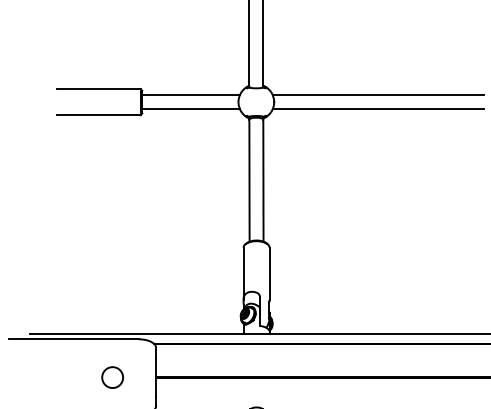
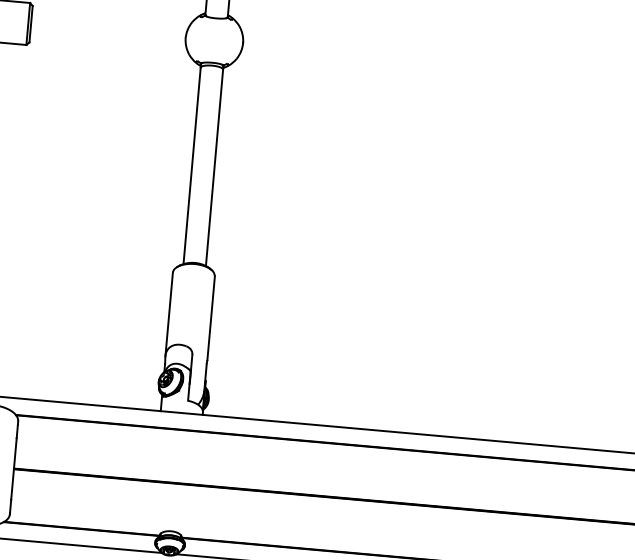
line: (190, 95) -> (109, 20), removed
line: (377, 95) -> (410, 47), removed
line: (190, 109) -> (107, 42), removed
line: (377, 109) -> (408, 69), removed

